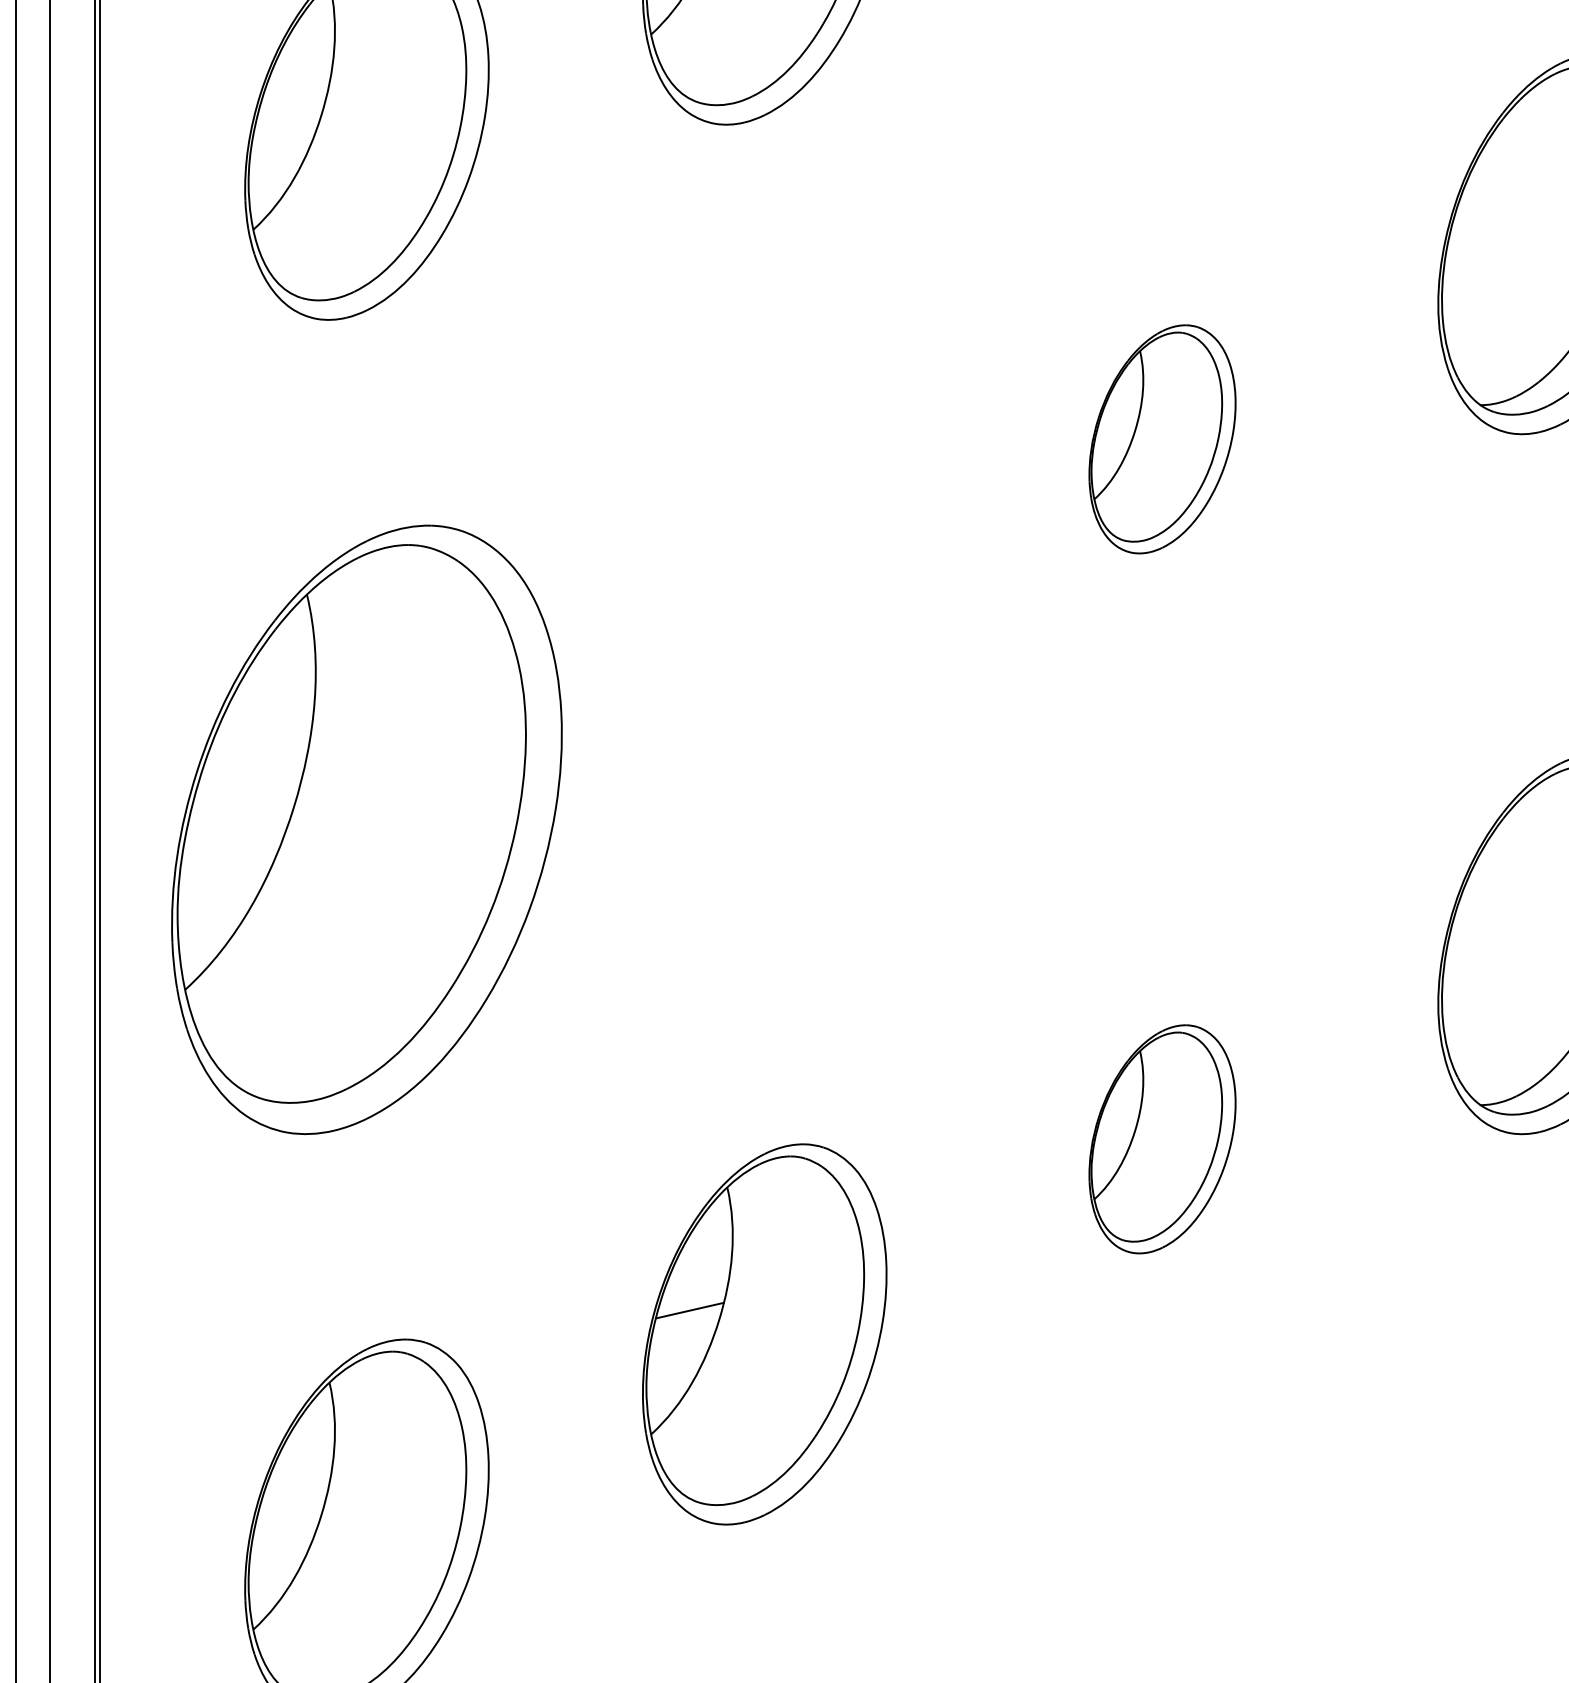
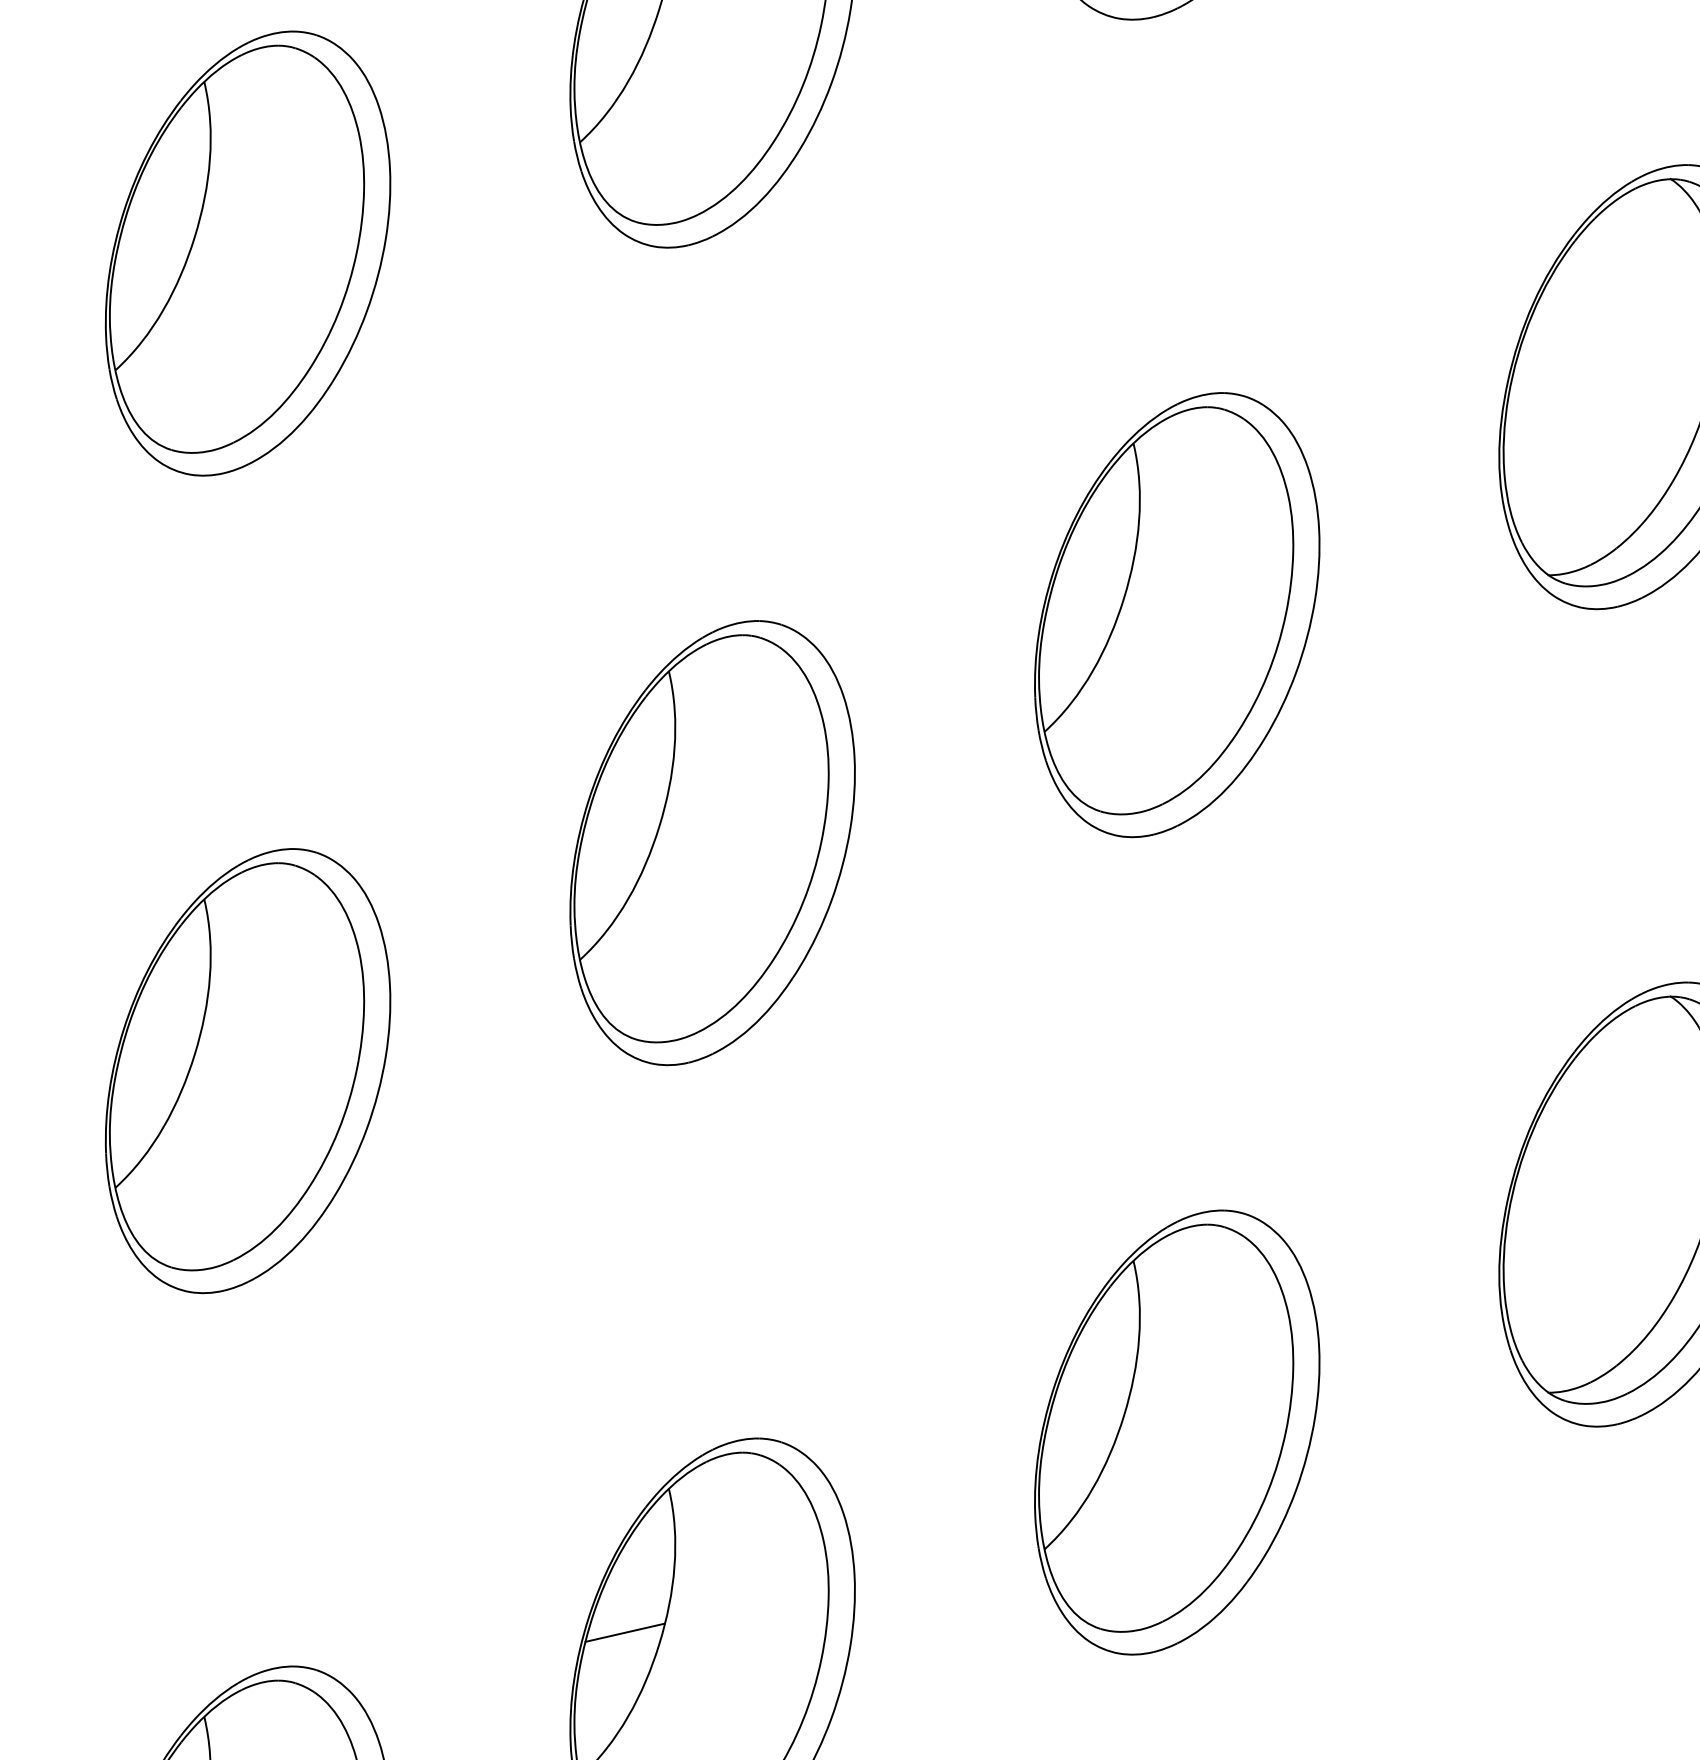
part: (1162, 439) -> (1177, 615), size x1.67
part: (764, 634) -> (712, 843), added
part: (366, 829) -> (247, 1070), size x0.62
part: (1162, 1139) -> (1177, 1432), size x1.67

